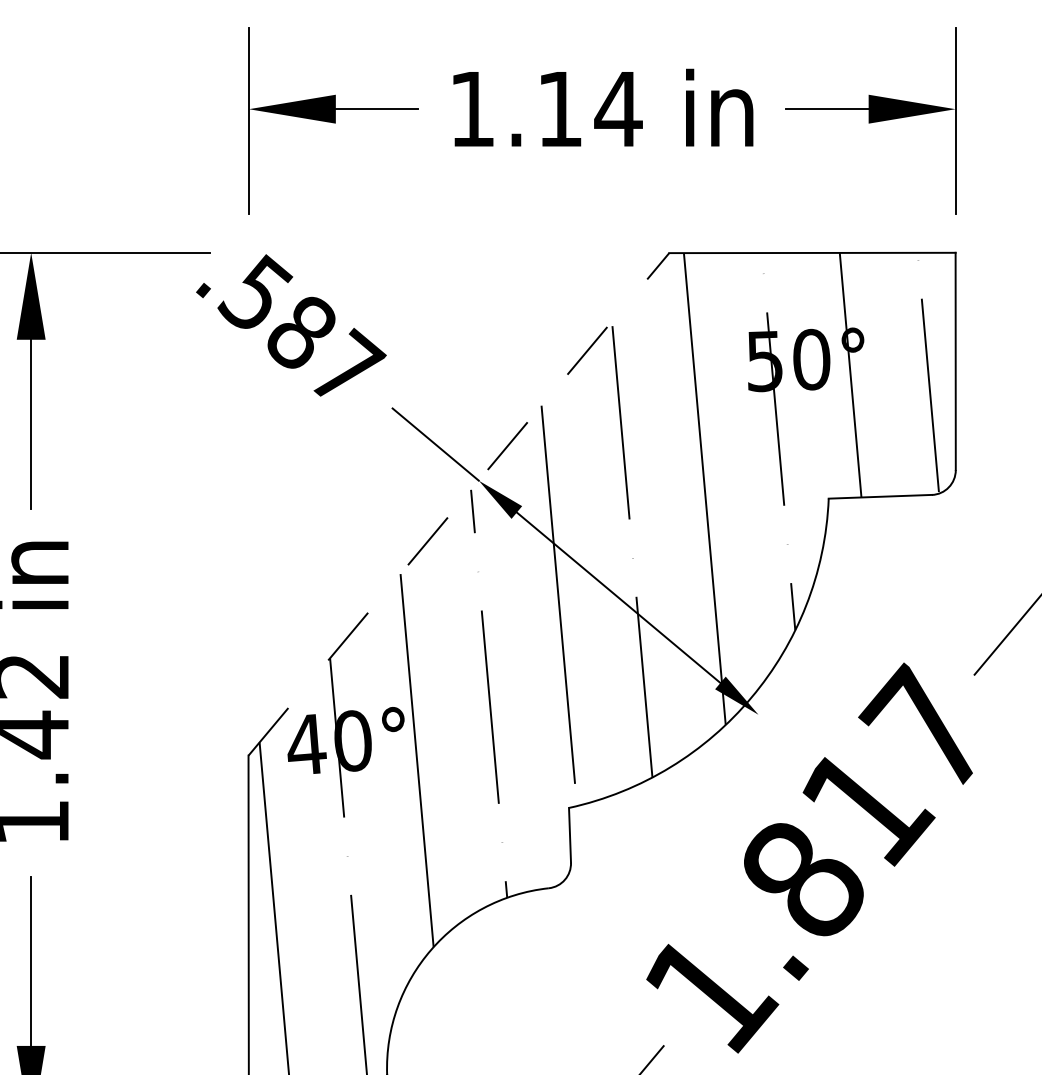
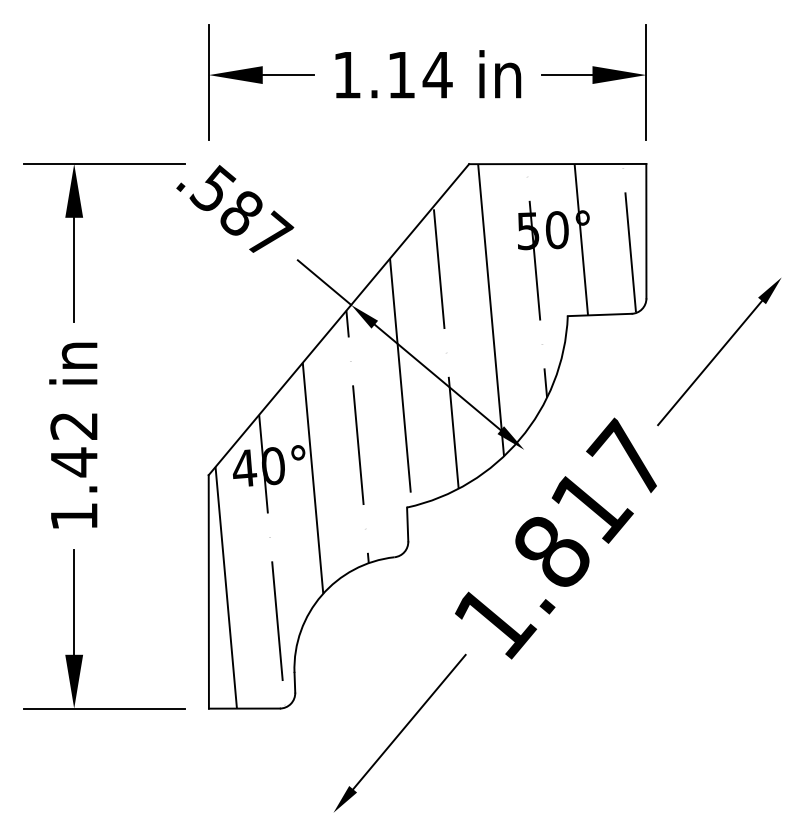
line: (458, 504) -> (338, 319), dashed -> solid

